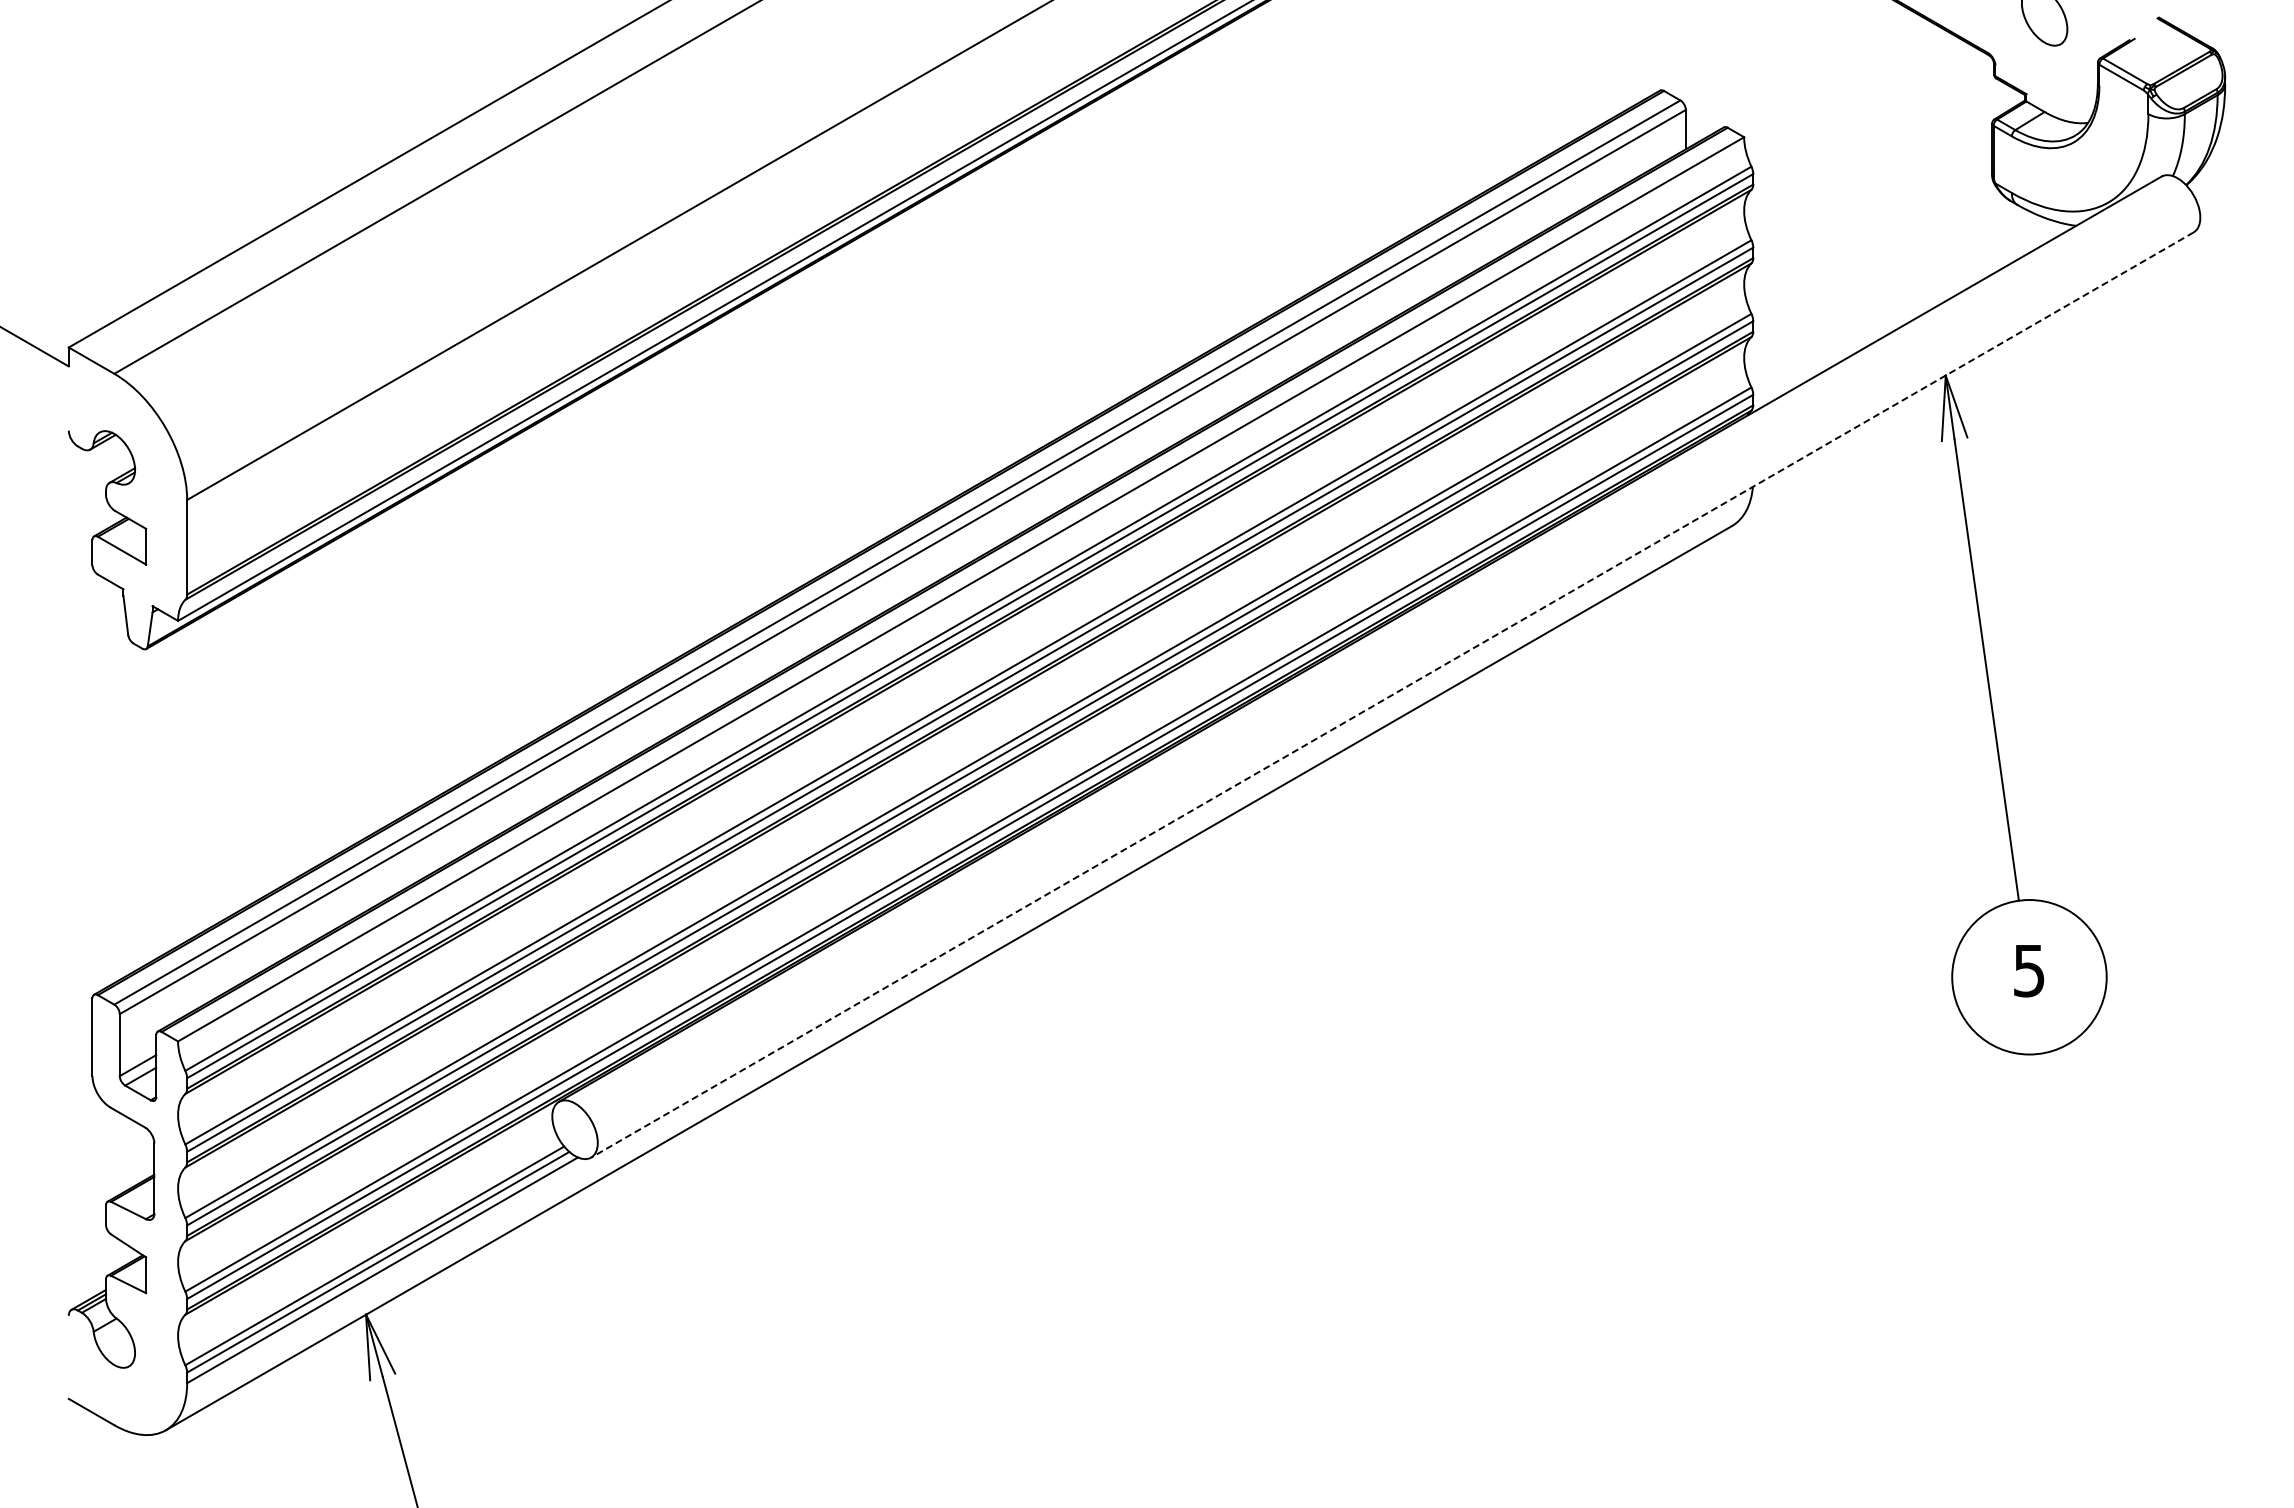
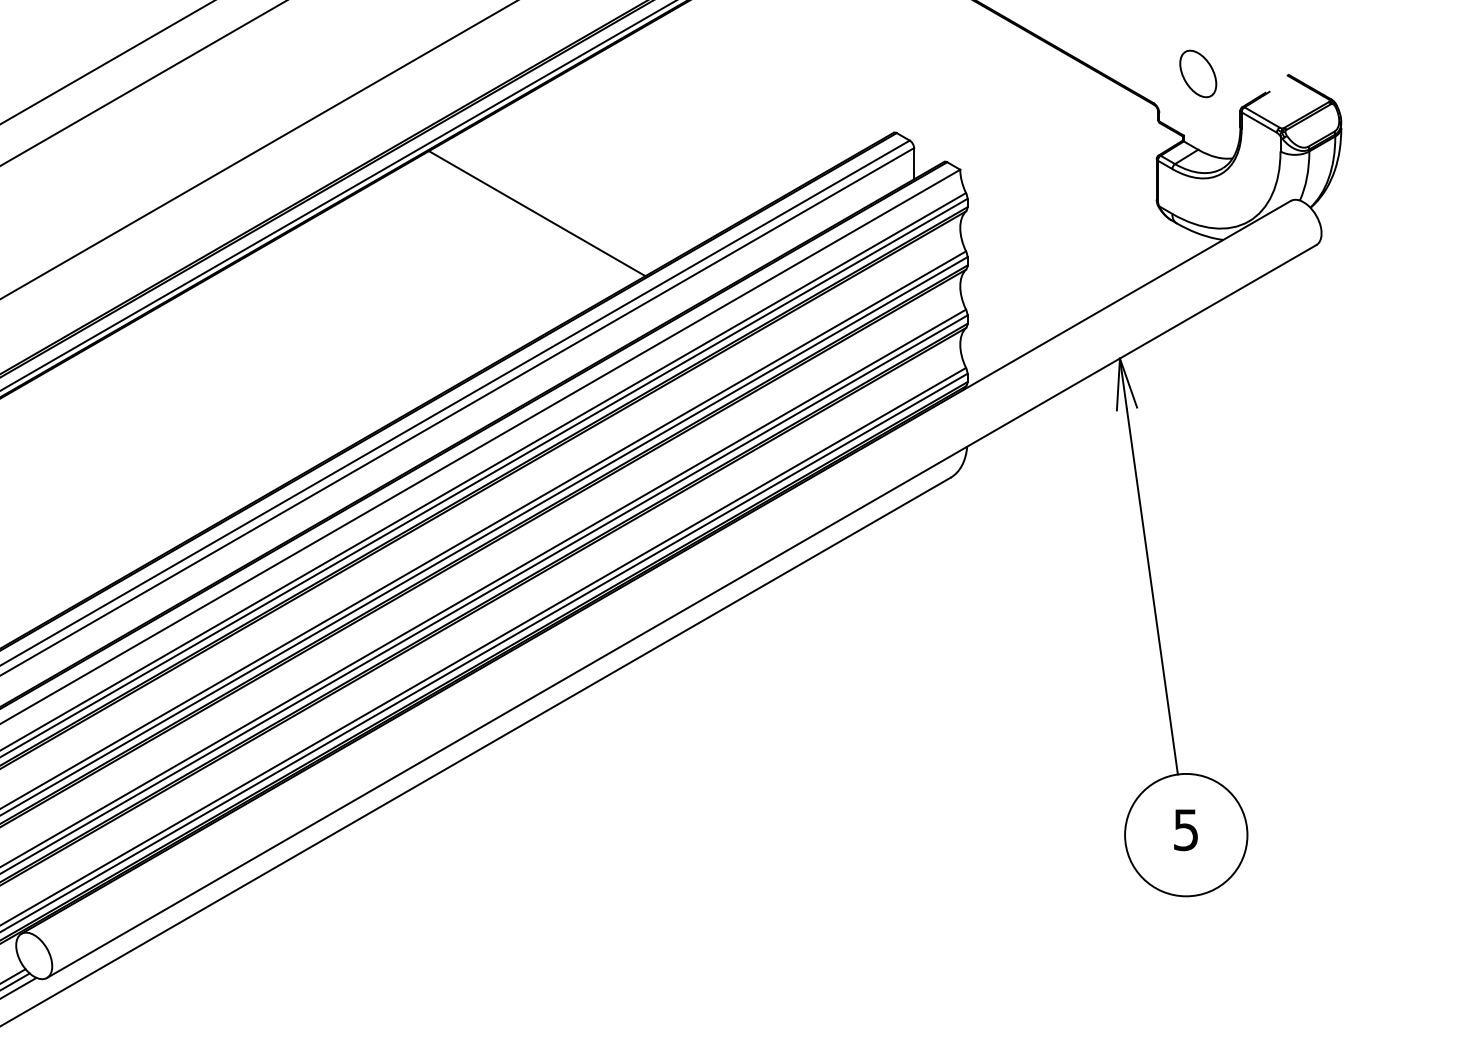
line: (1209, 192) -> (536, 213), added
line: (1391, 695) -> (680, 611), dashed -> solid

